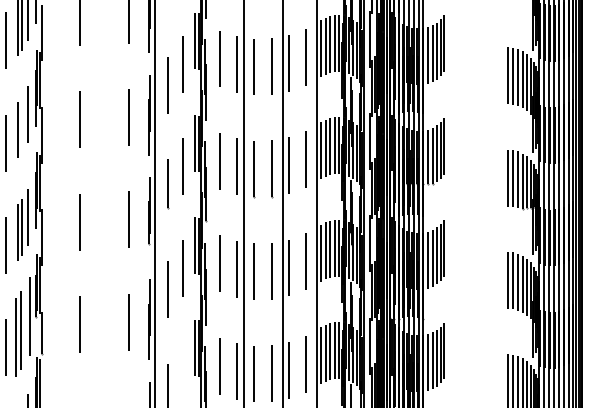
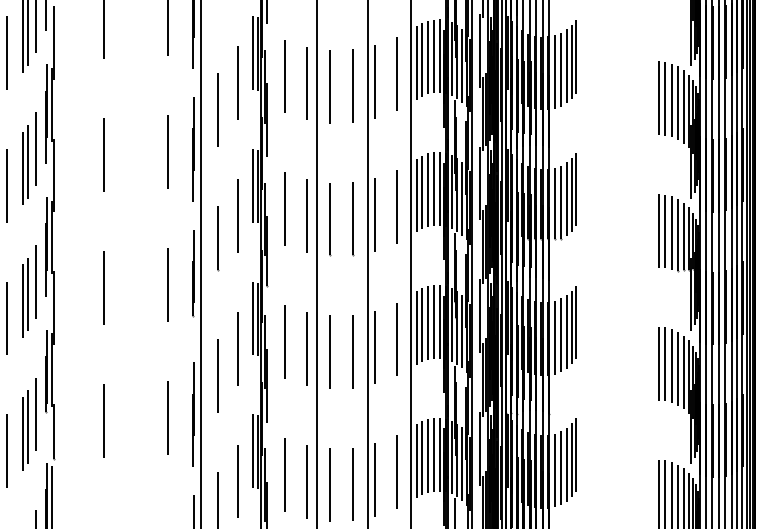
line: (22, 124) -> (28, 161), added
part: (22, 327) -> (29, 424), size x0.71
line: (183, 371) -> (237, 481), added

